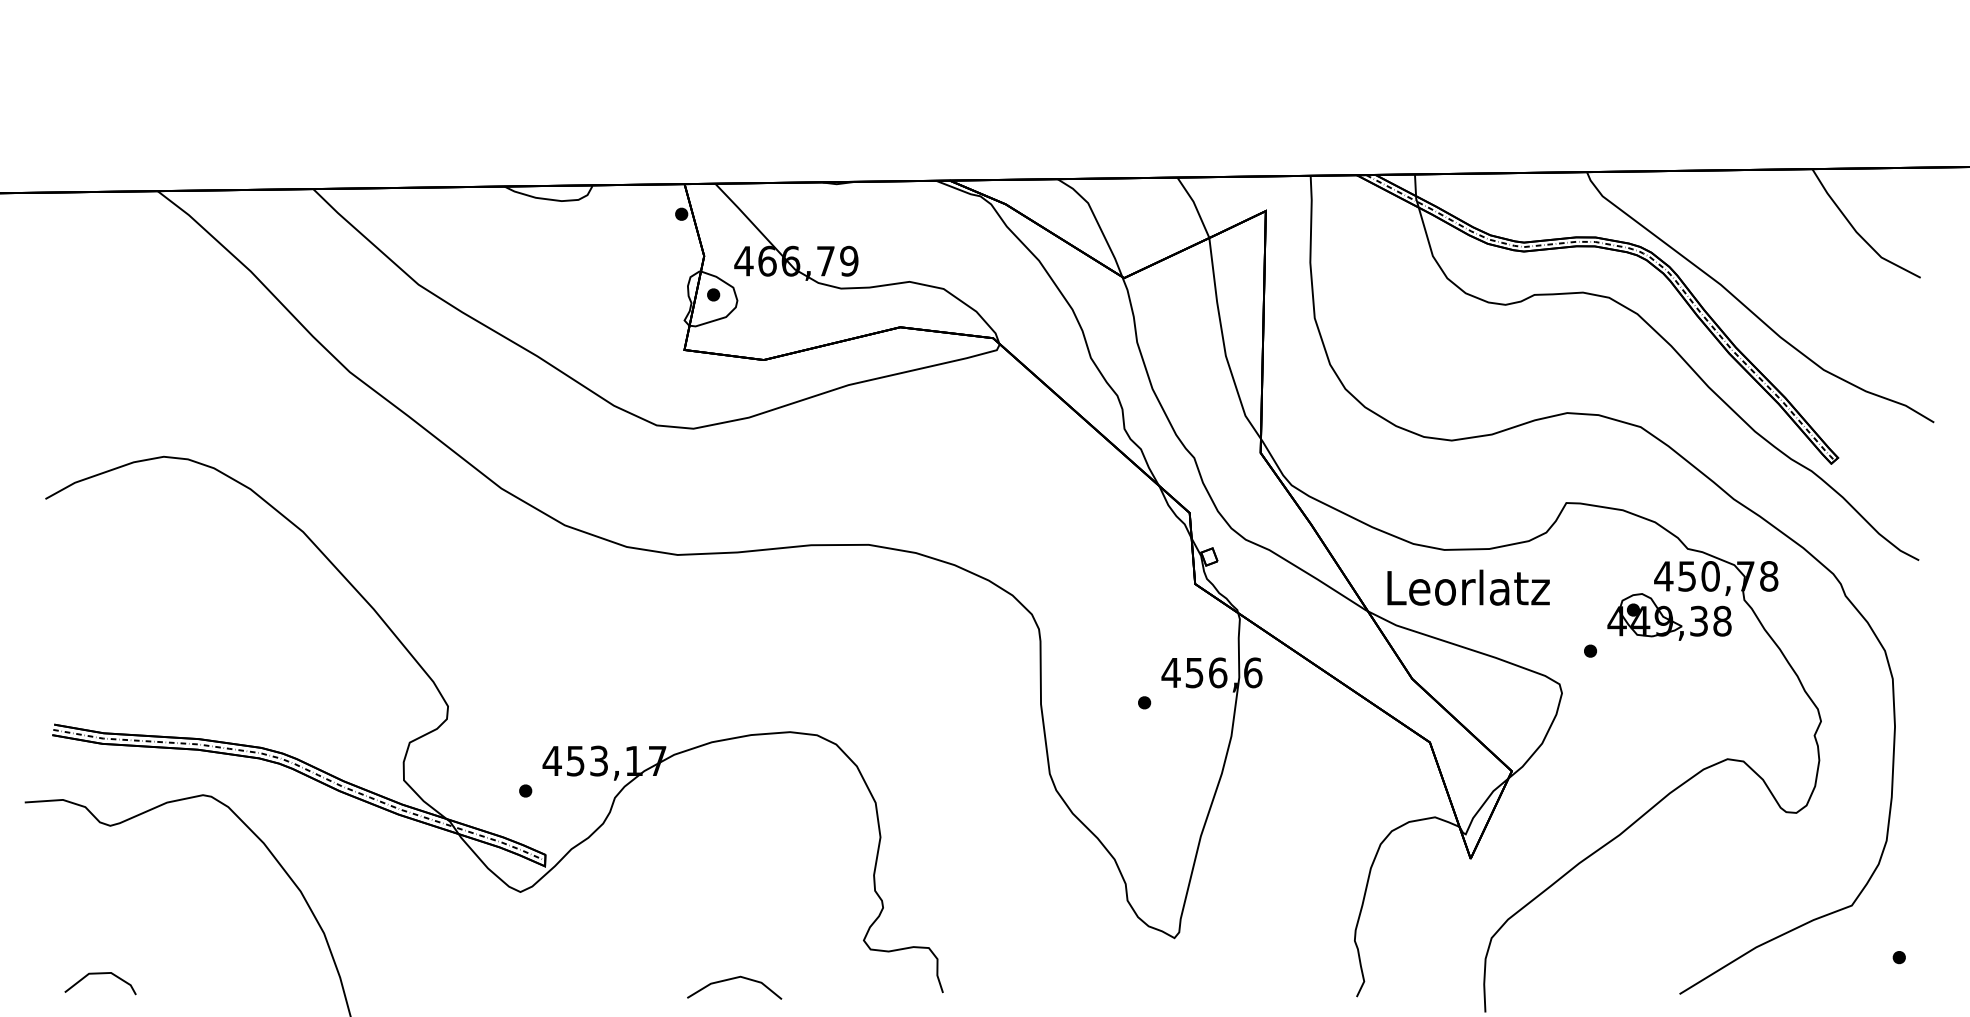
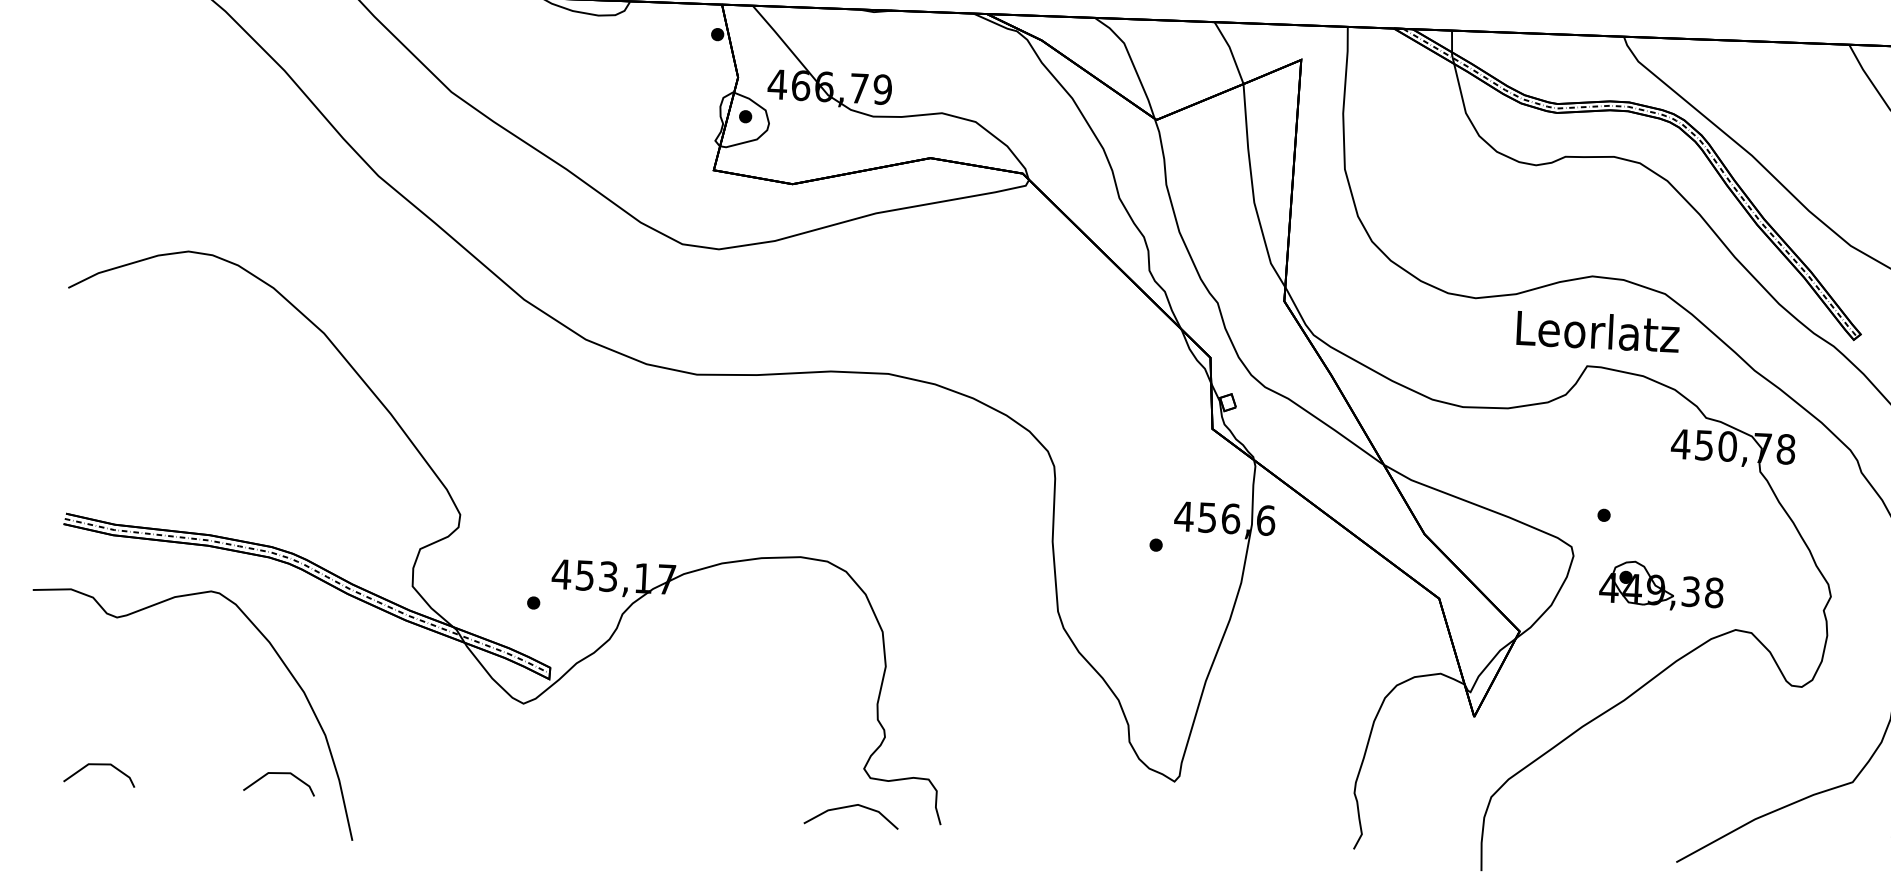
text: (1468, 587) -> (1598, 331), moved
part: (1669, 616) -> (1661, 585), moved
line: (280, 974) -> (279, 774), added
line: (734, 979) -> (851, 807), moved

